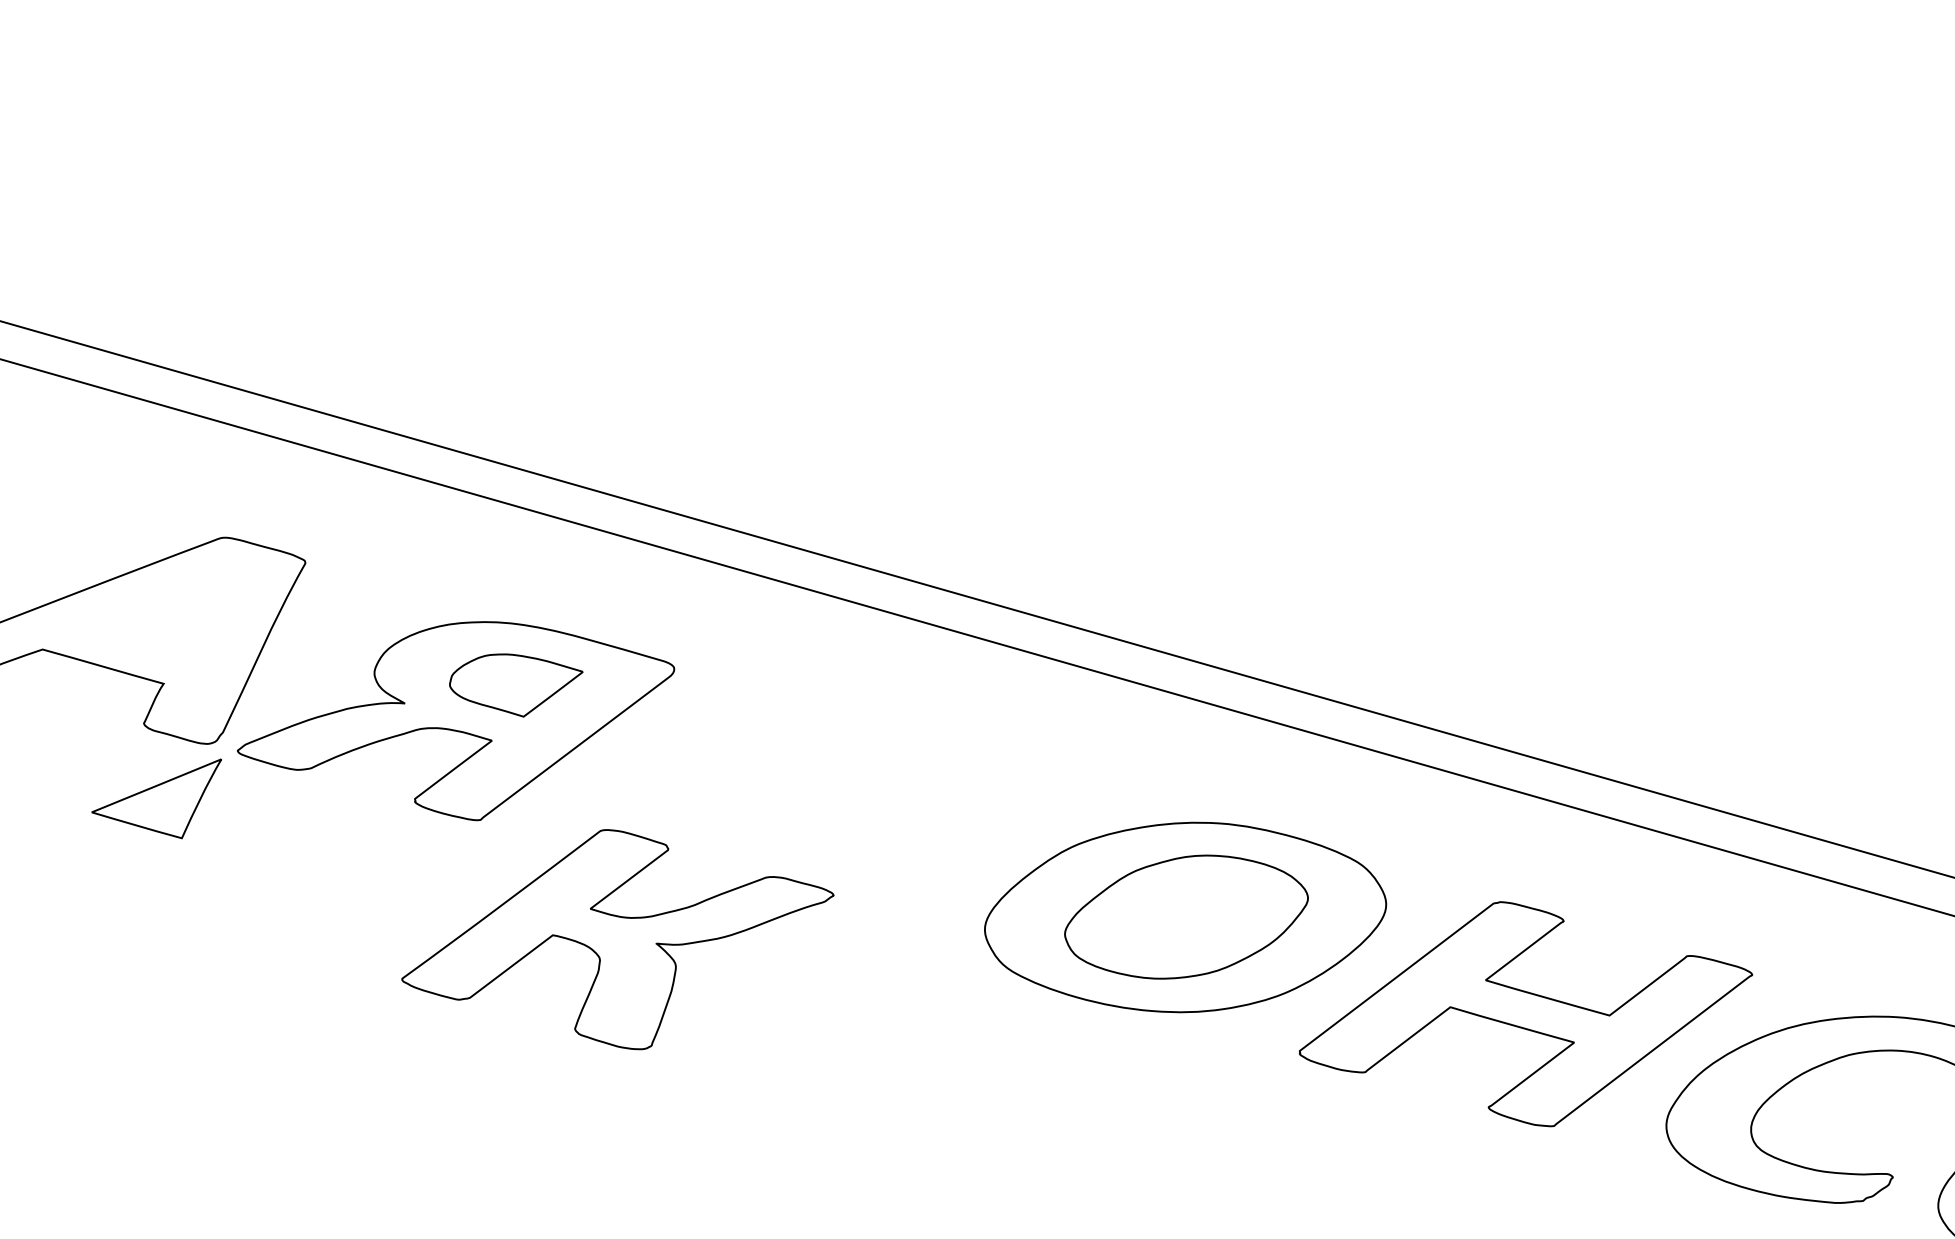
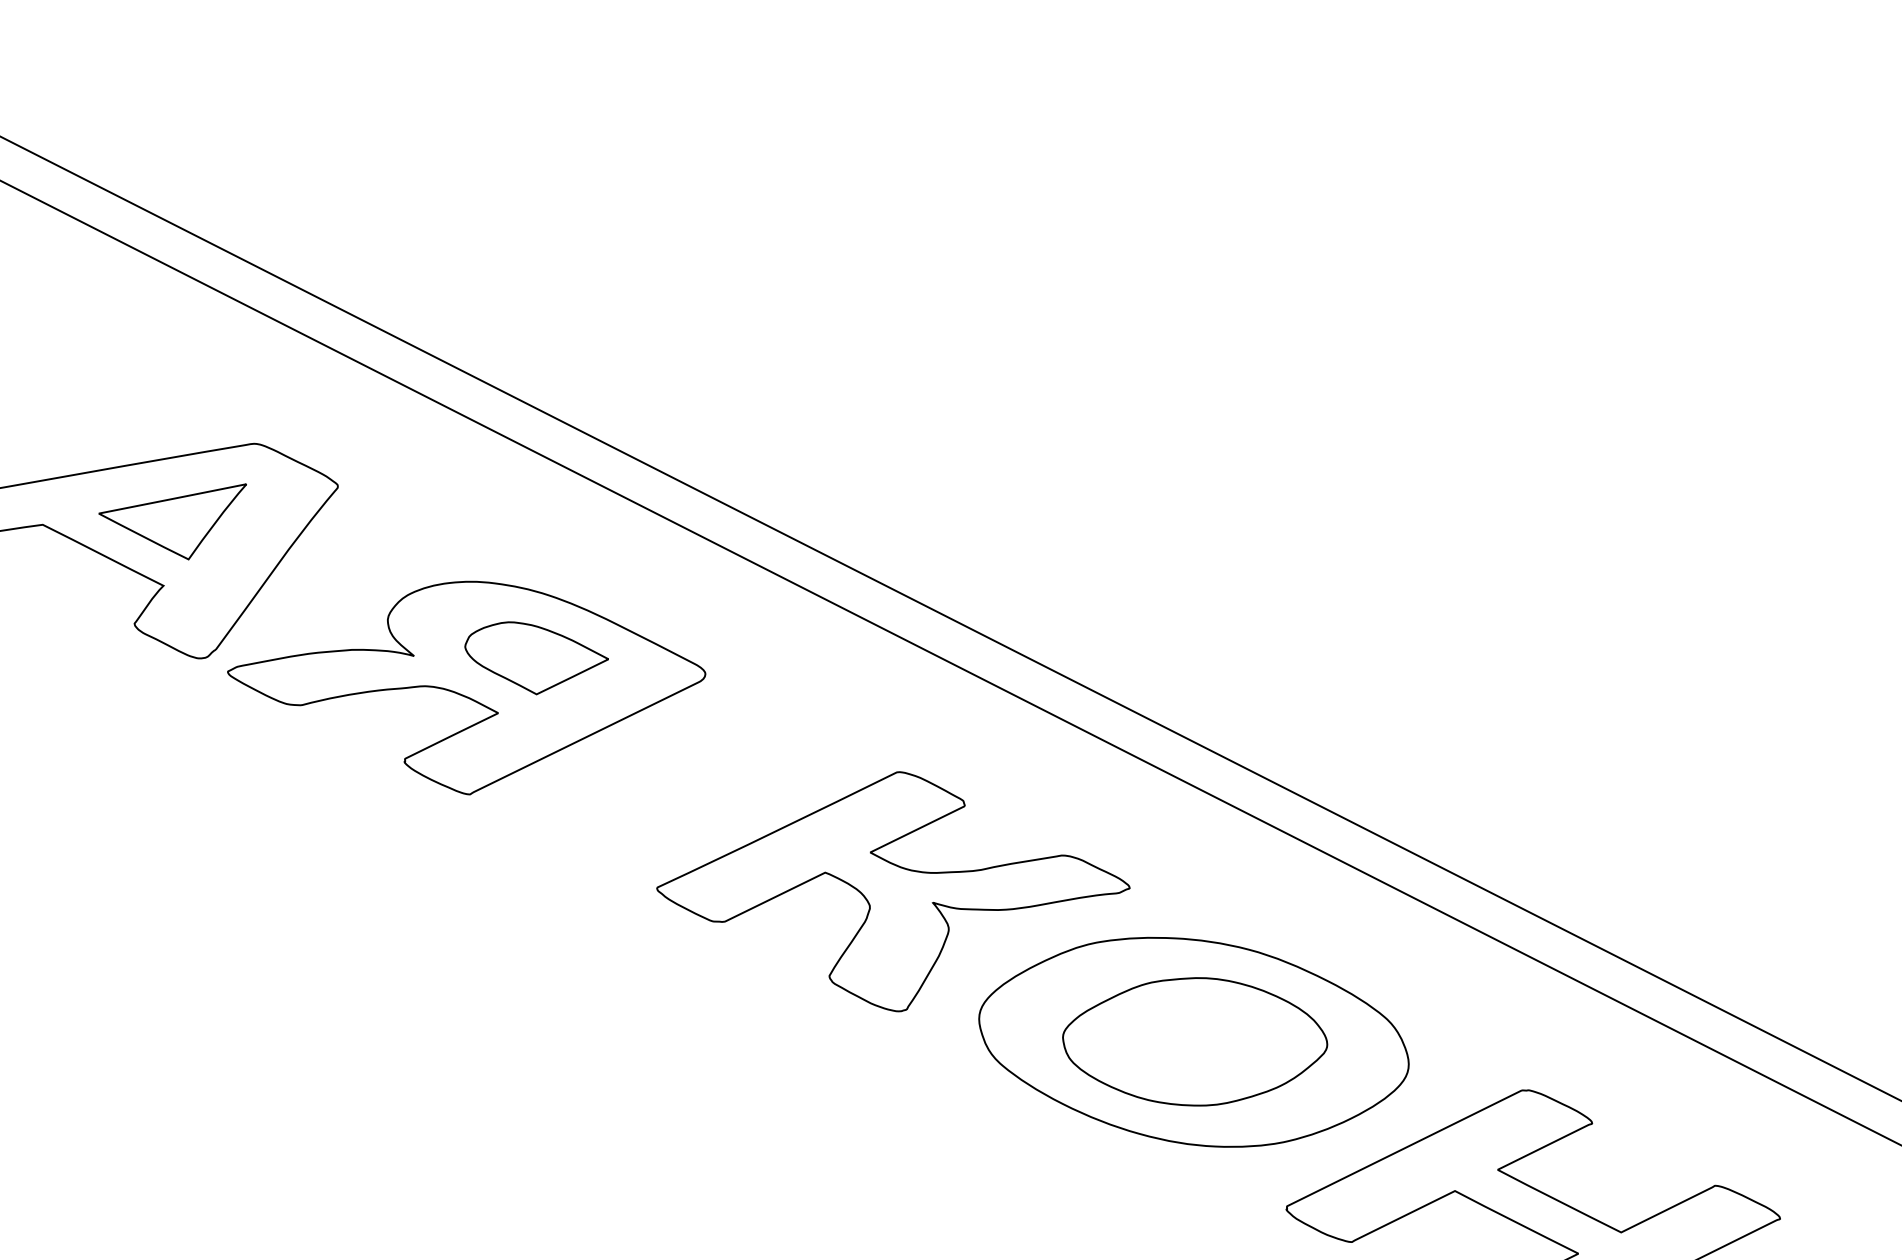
part: (156, 798) -> (169, 512), moved
part: (617, 939) -> (892, 890), moved

